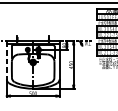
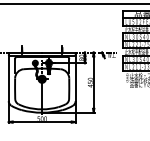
line: (6, 61) -> (8, 77), dashed -> solid

